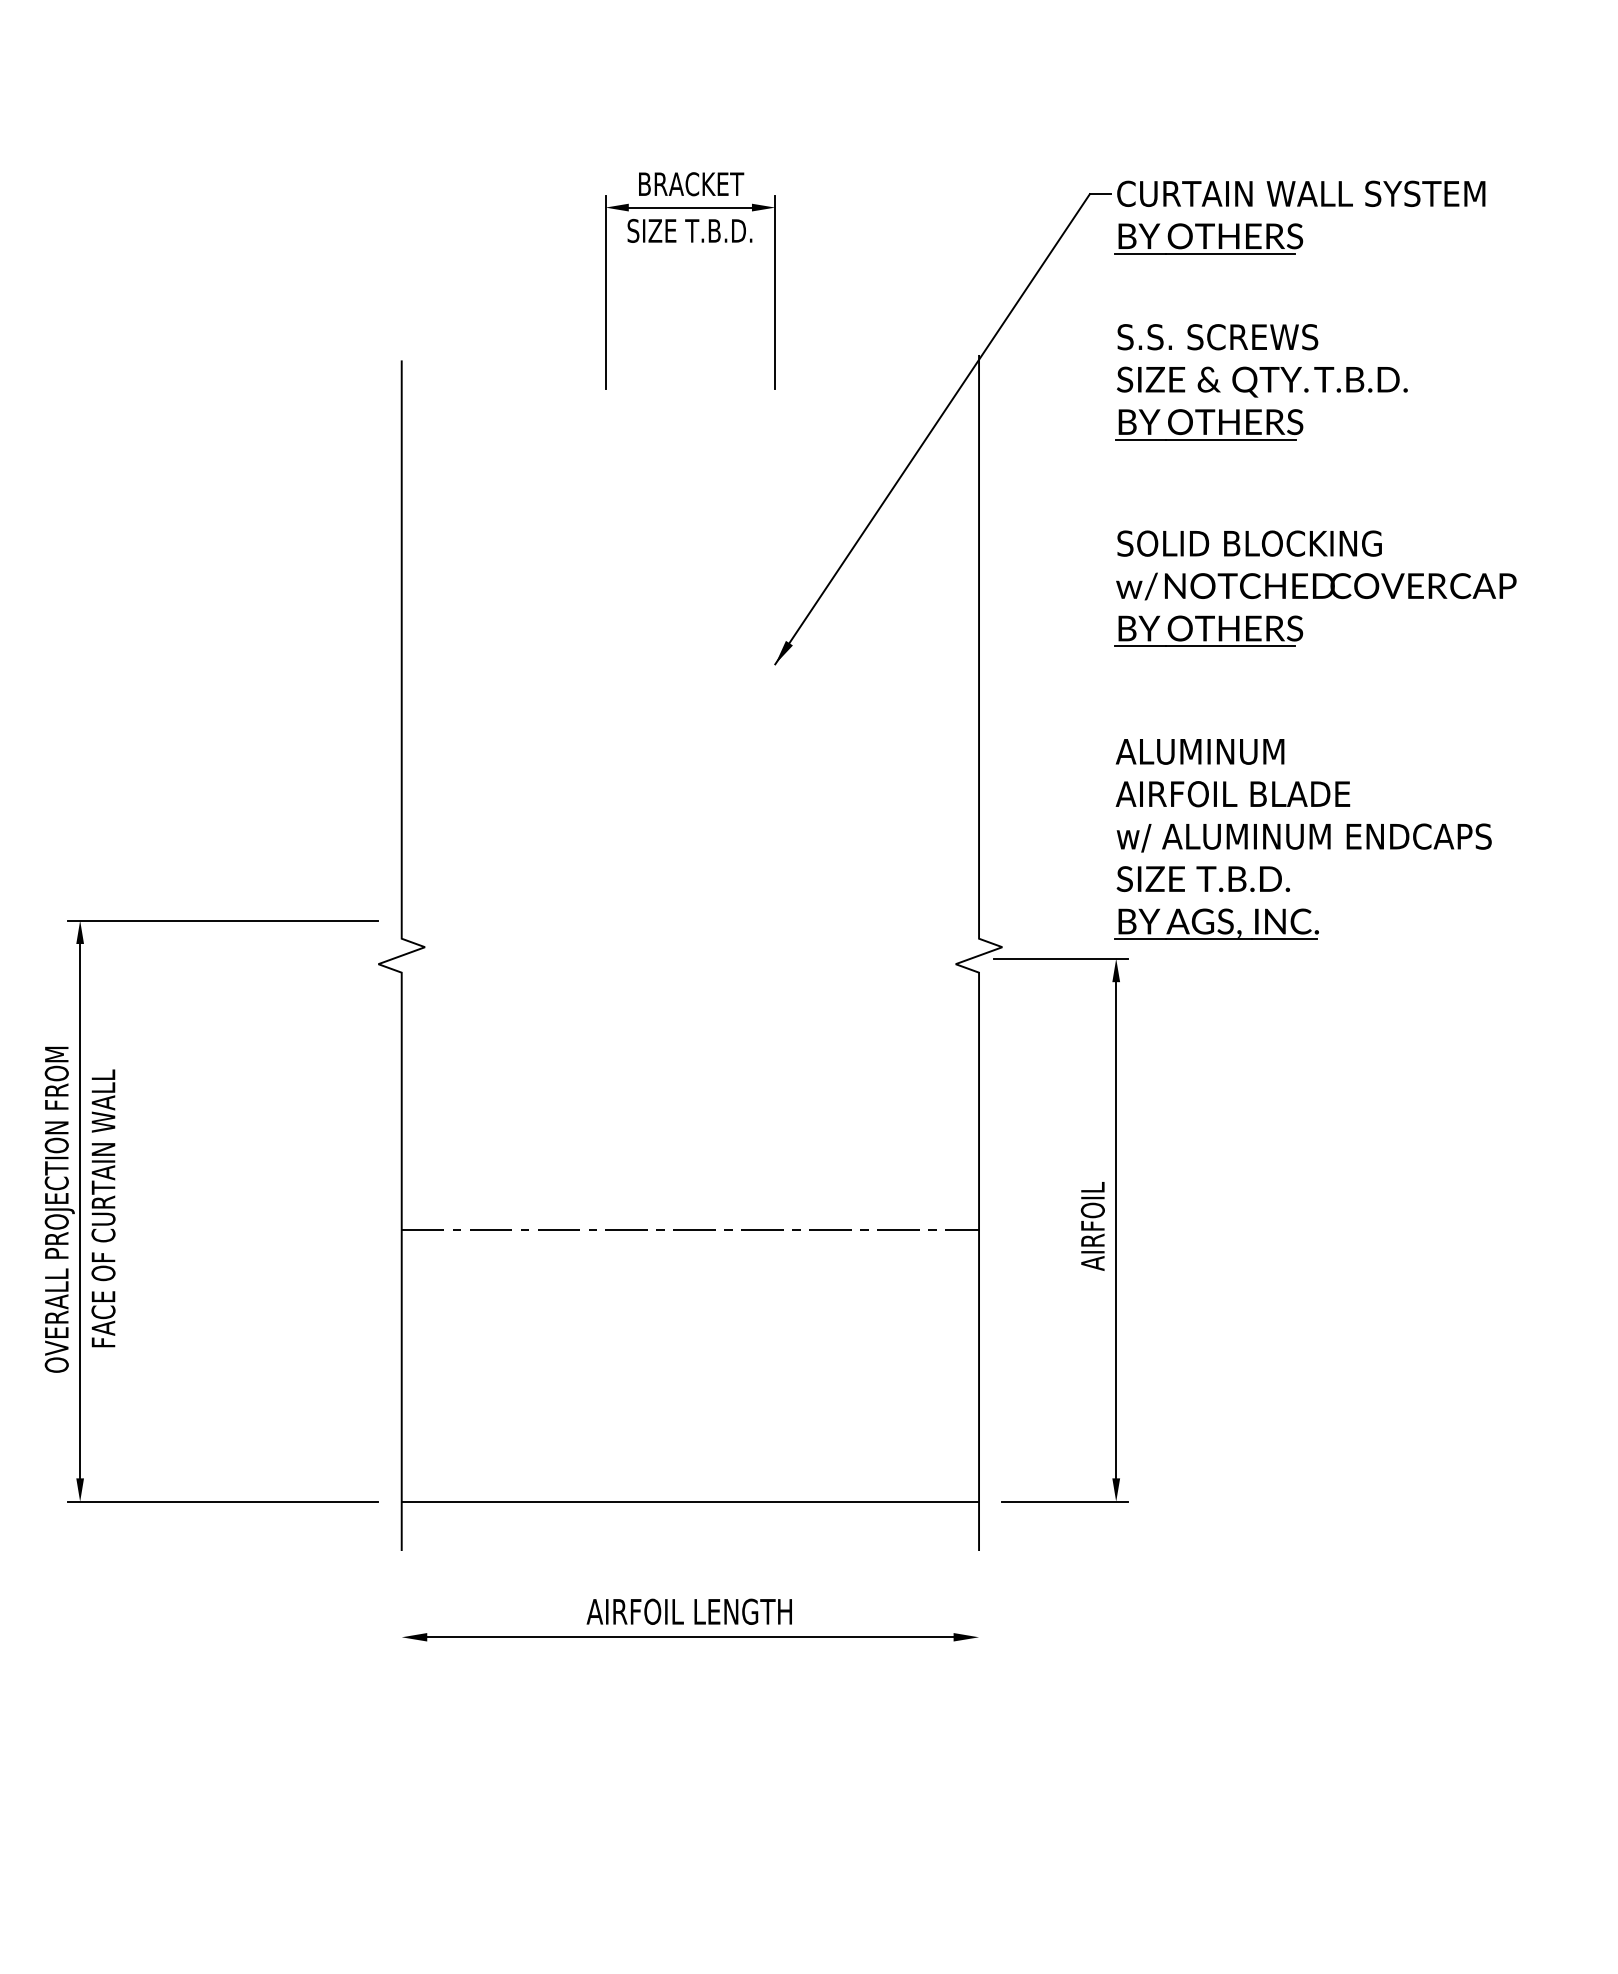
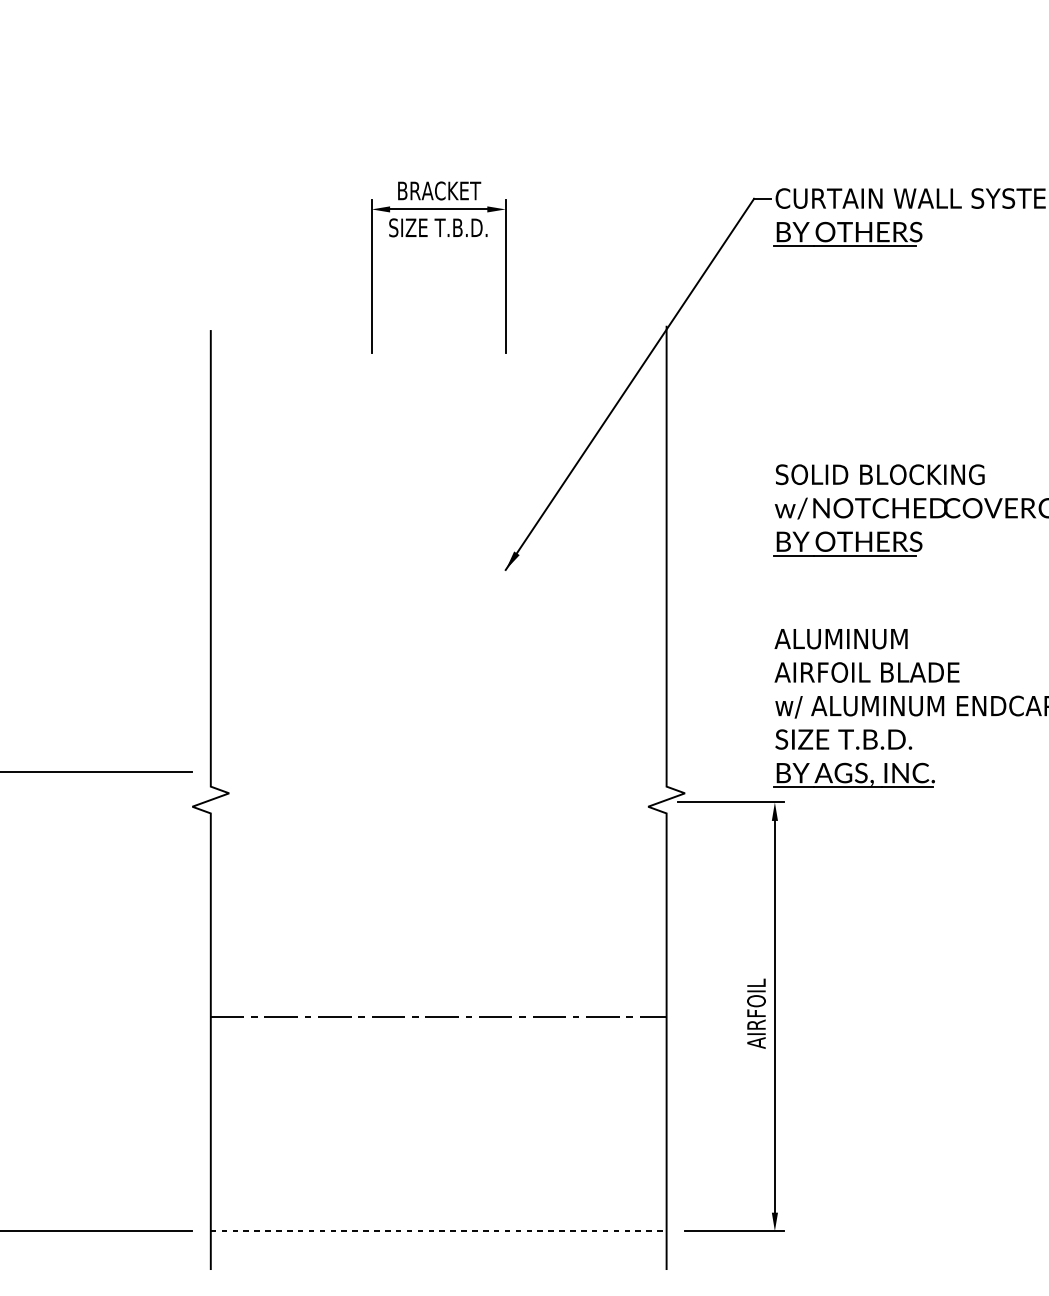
part: (1261, 382) -> (889, 347), removed
line: (690, 1501) -> (438, 1230), solid -> dashed

